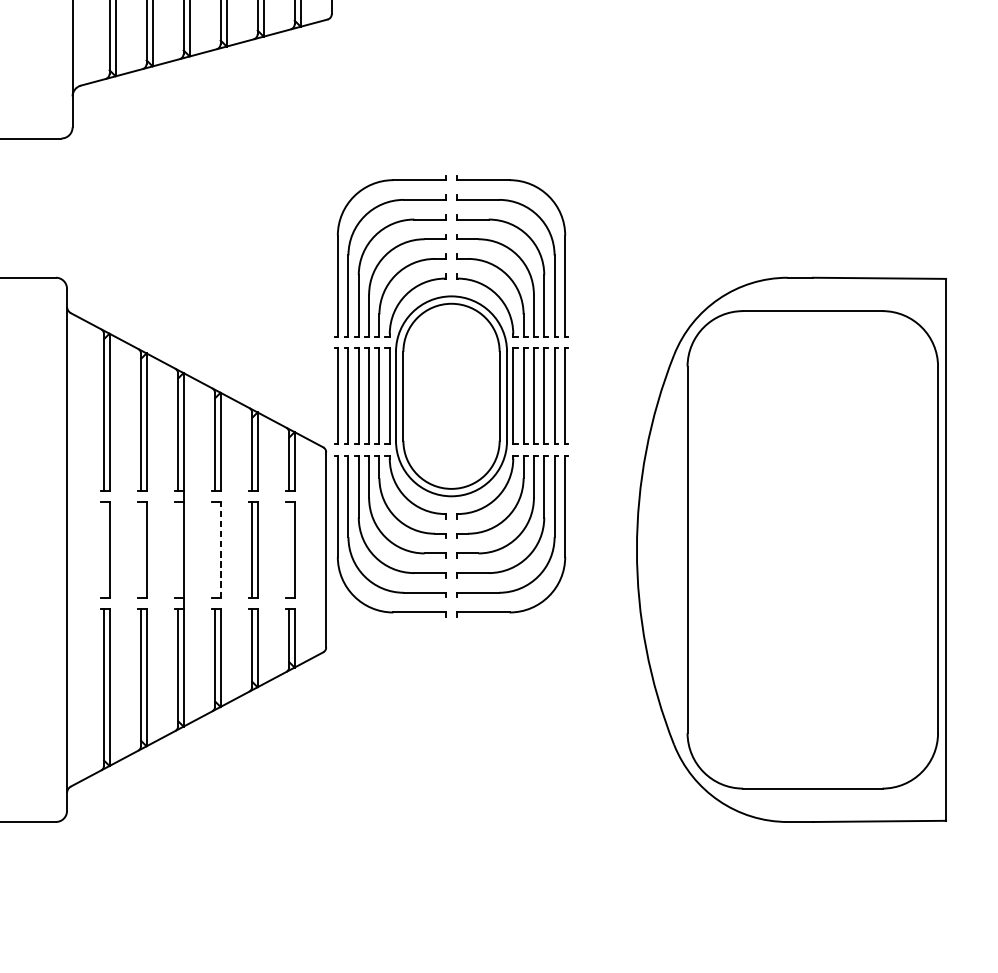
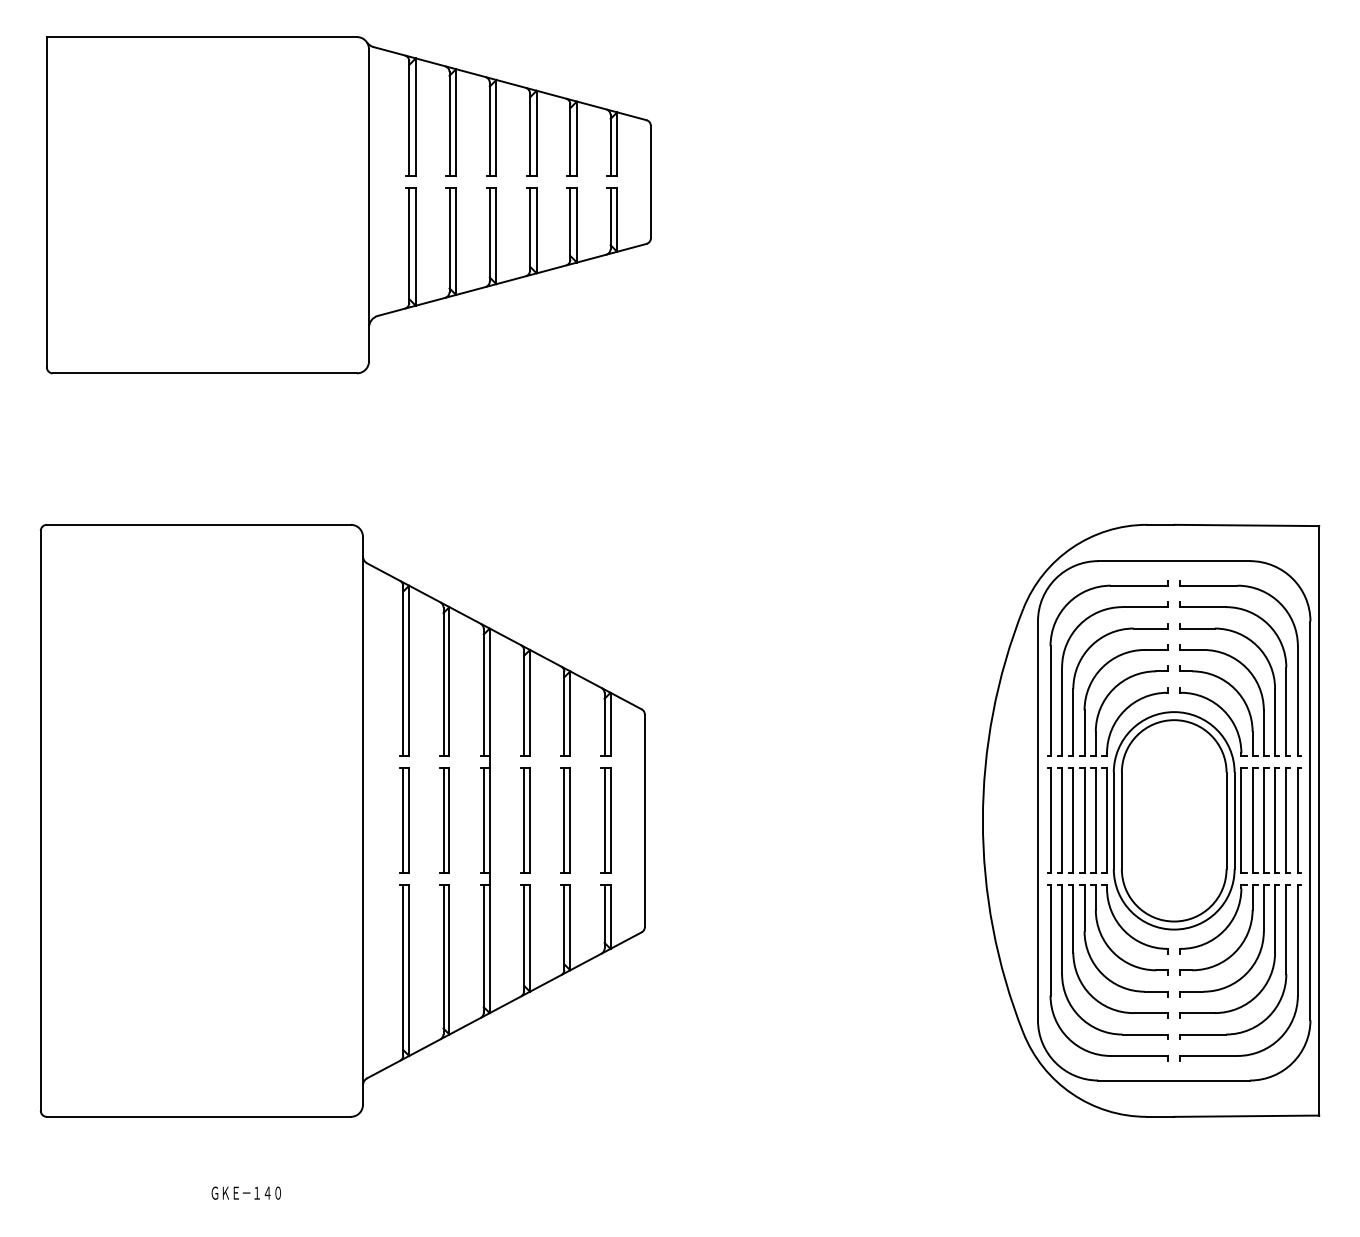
part: (451, 396) -> (1174, 820), moved
line: (104, 549) -> (403, 820), added
line: (141, 549) -> (443, 820), added
line: (177, 549) -> (483, 820), added
line: (215, 549) -> (524, 820), added
line: (221, 549) -> (530, 820), dashed -> solid
line: (289, 549) -> (604, 820), added

